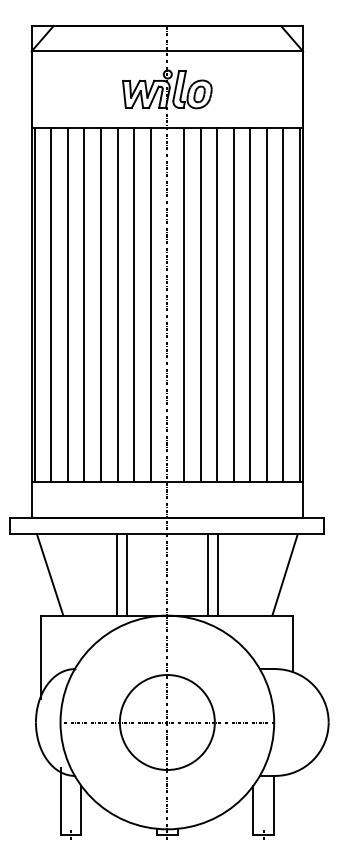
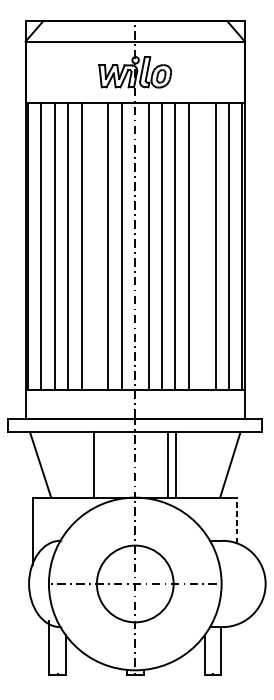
line: (117, 304) -> (94, 246), removed
line: (250, 304) -> (202, 246), removed
line: (126, 574) -> (102, 464), removed
line: (293, 643) -> (237, 520), solid -> dashed

